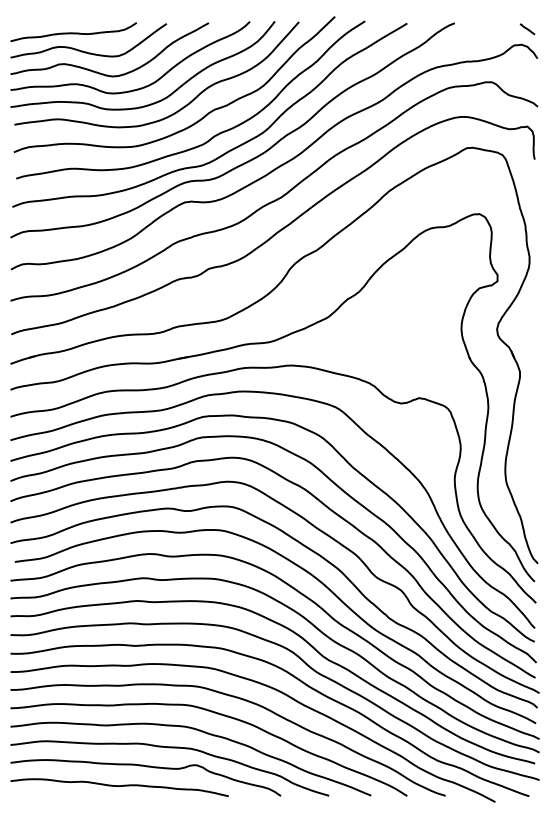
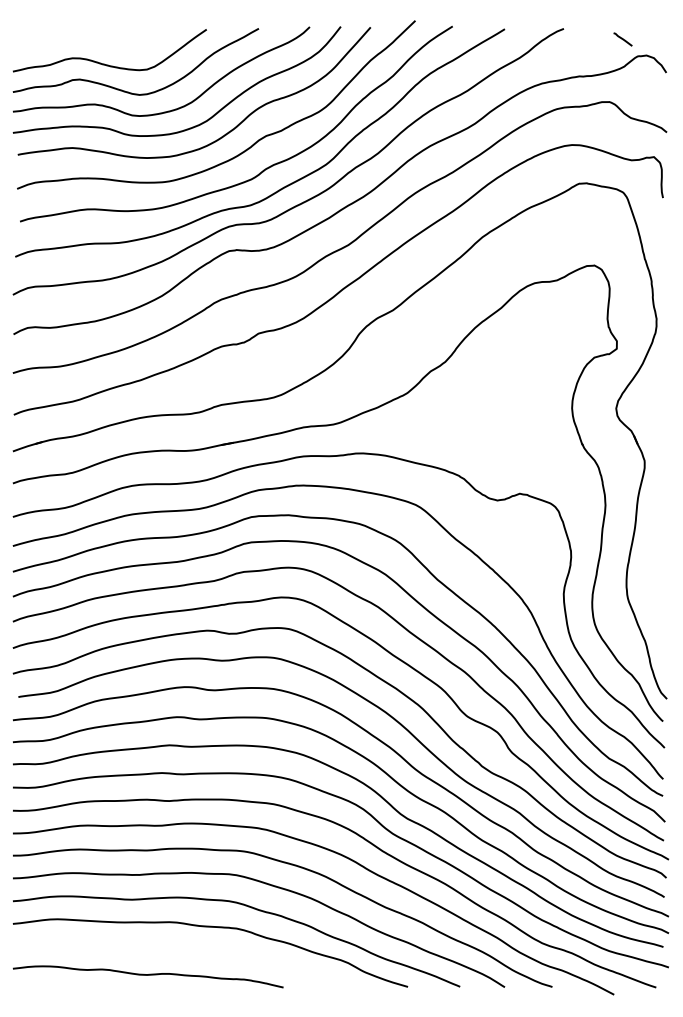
line: (527, 29) -> (622, 39), moved
curve: (73, 32) -> (90, 40), removed
curve: (146, 767) -> (181, 951), removed

